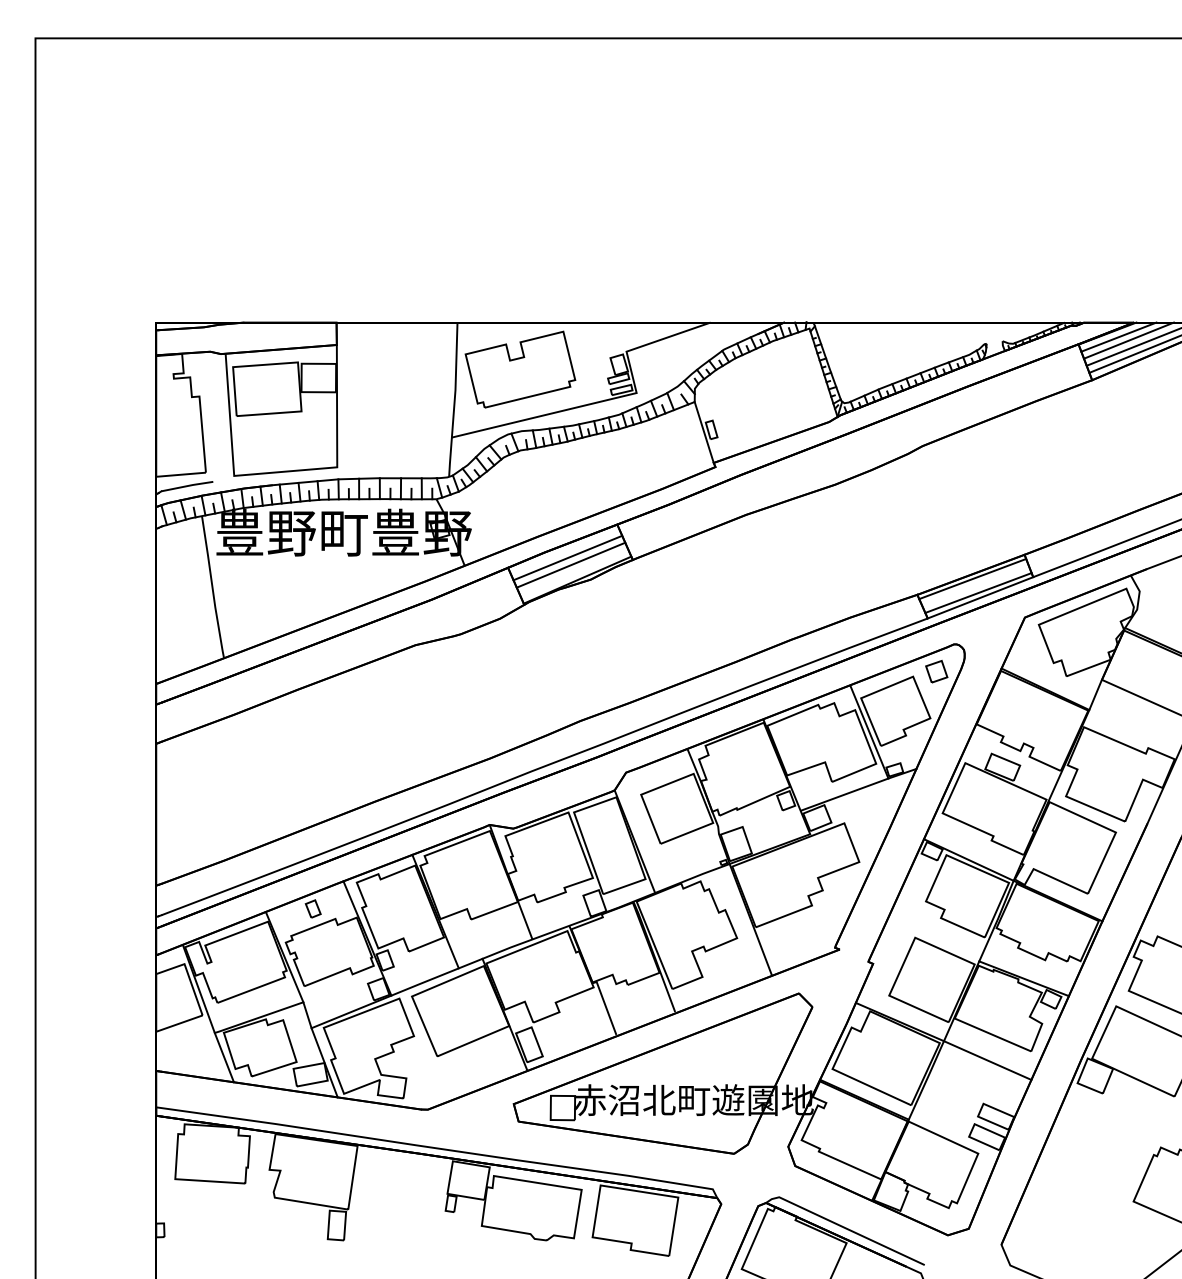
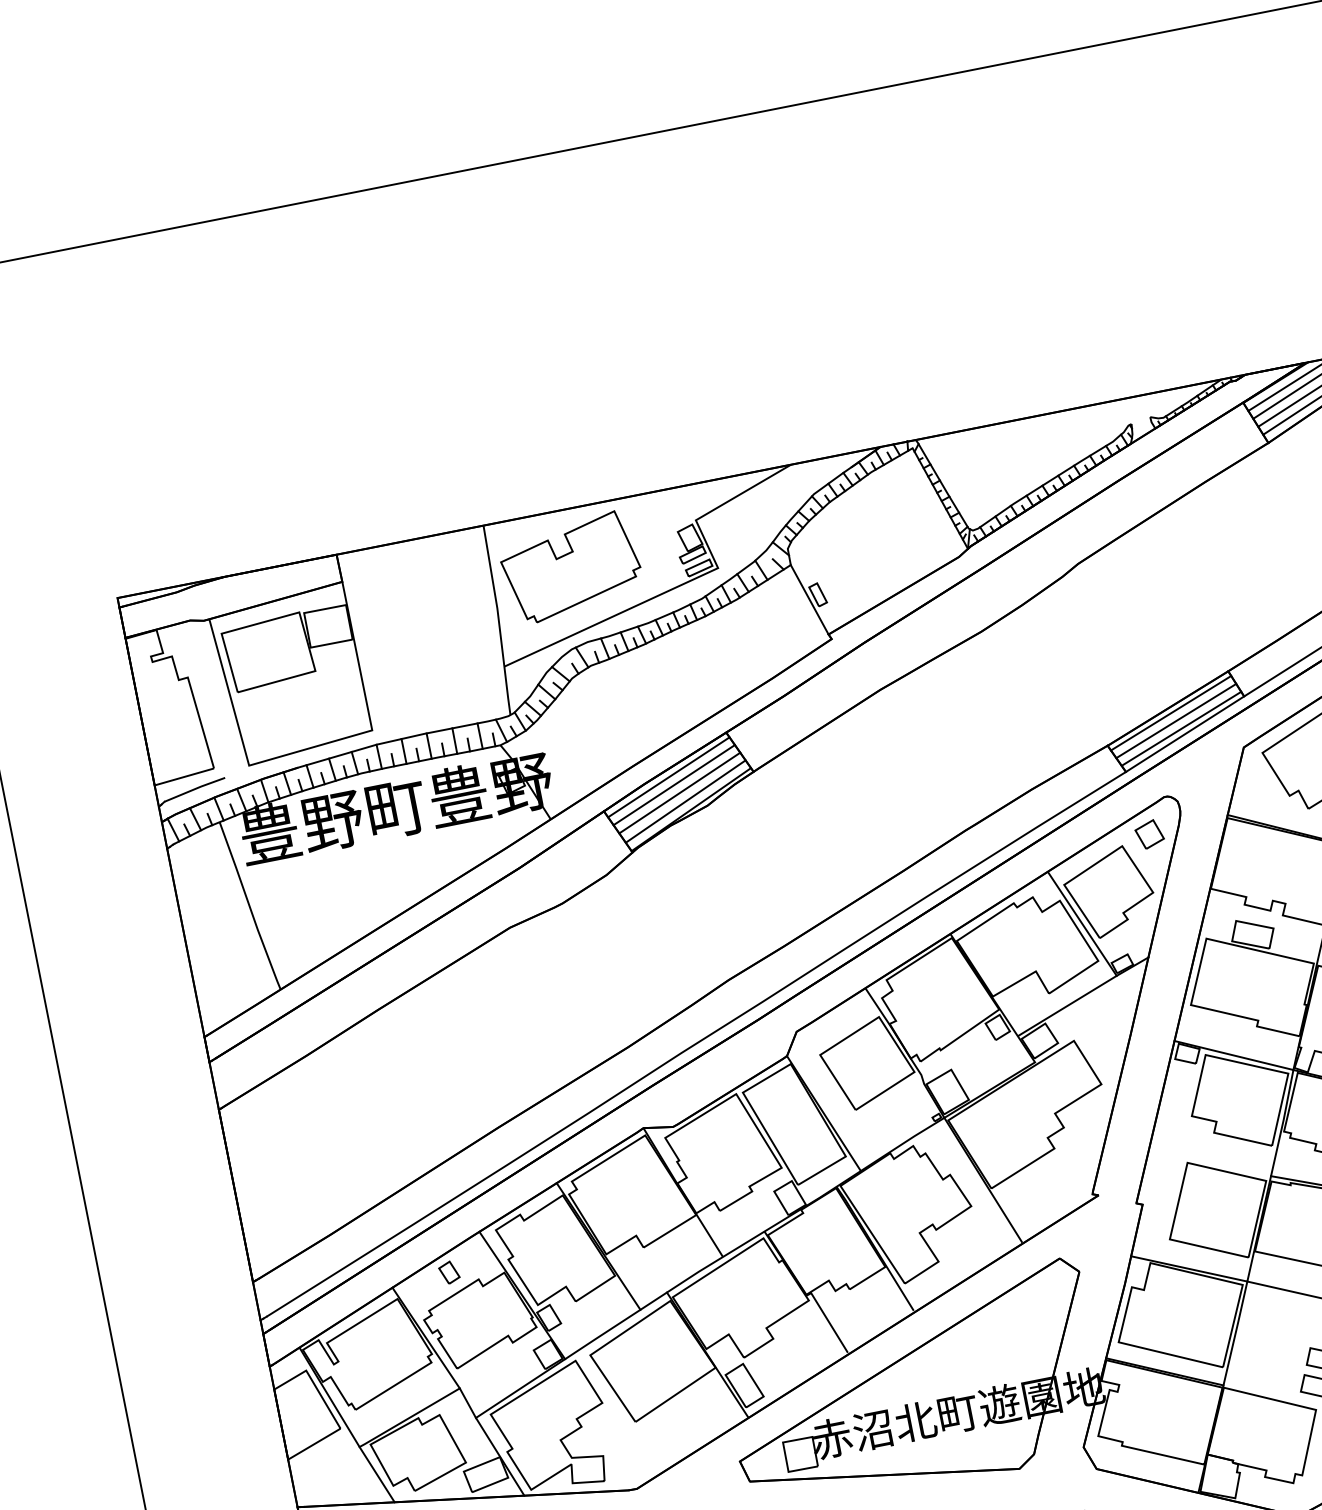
line: (564, 550) -> (668, 776), added
line: (574, 572) -> (685, 801), added
line: (975, 586) -> (1176, 721), added

